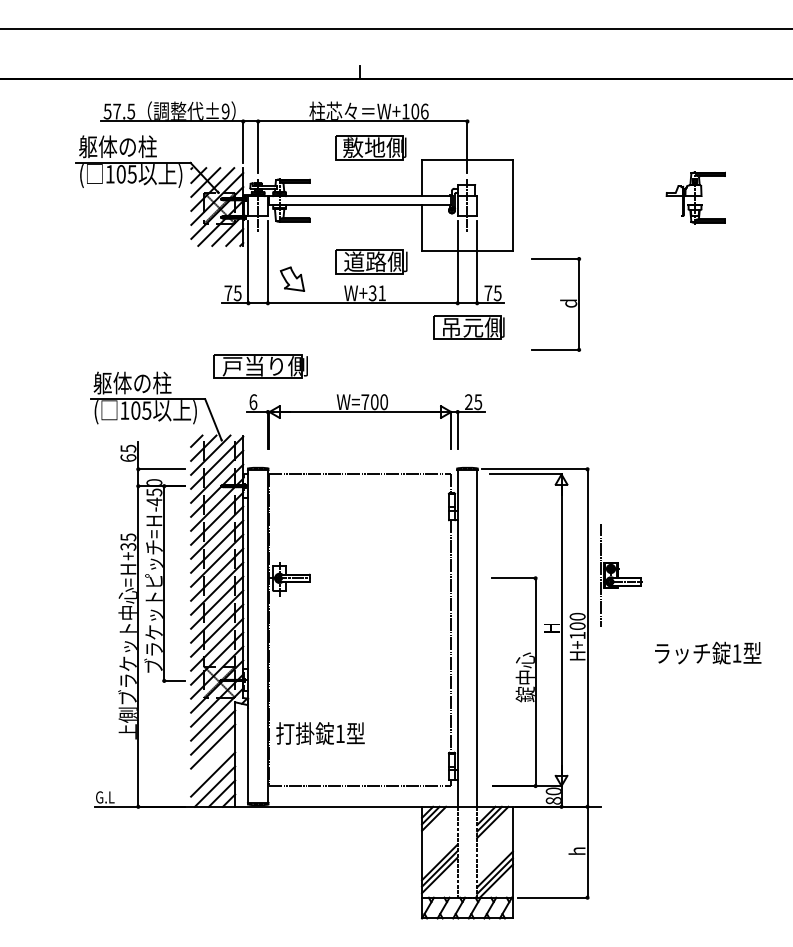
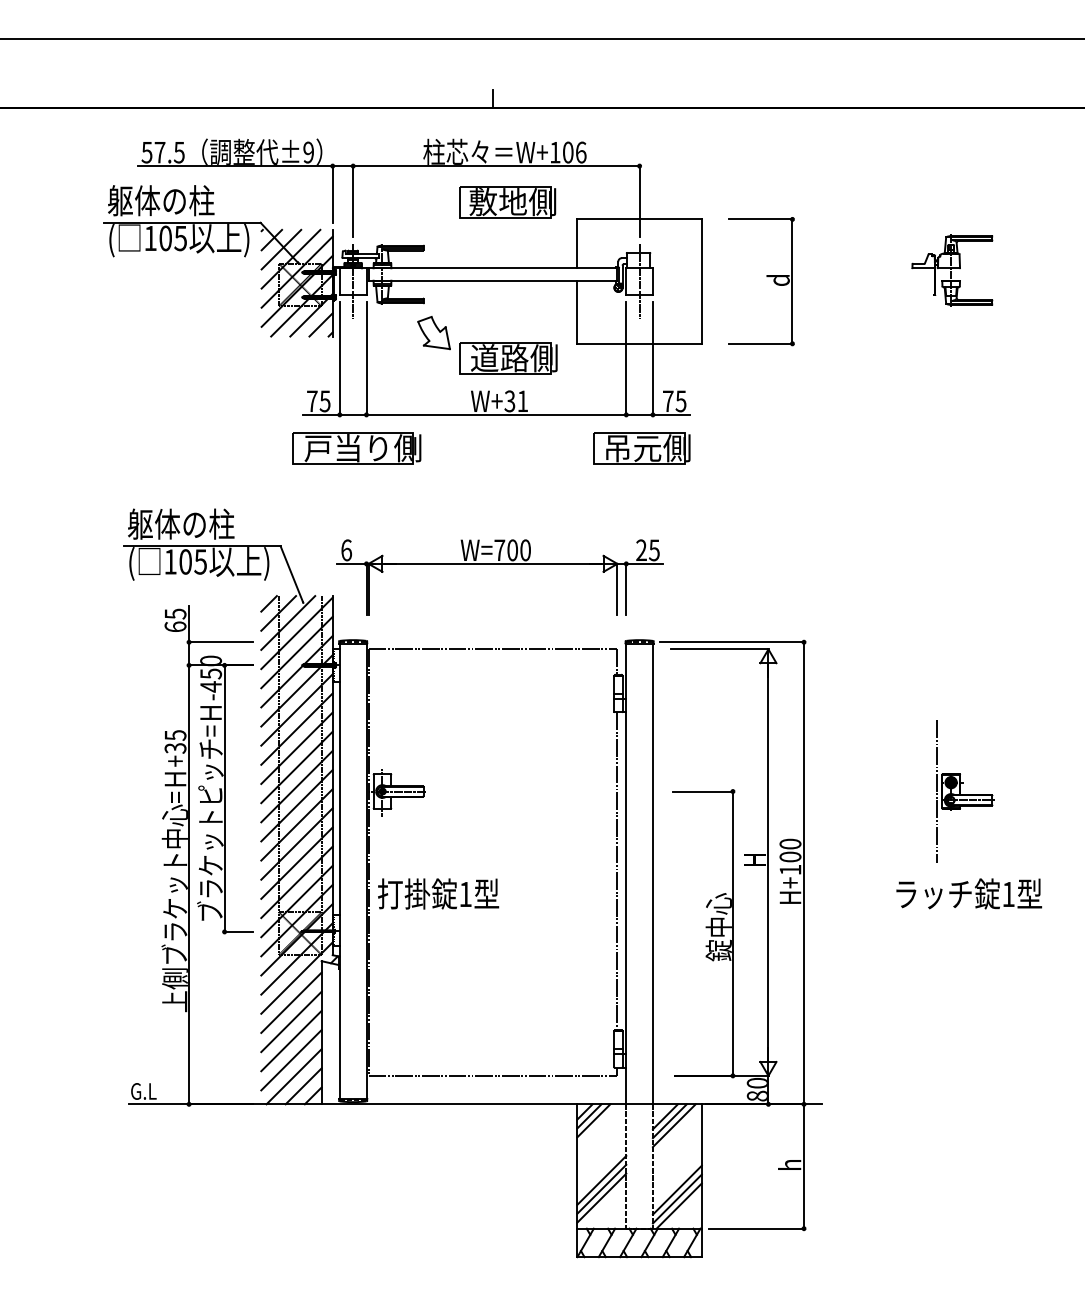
part: (292, 279) -> (433, 333), moved
part: (560, 300) -> (766, 276), moved
part: (260, 366) -> (356, 448), moved
part: (621, 575) -> (965, 791), moved
text: (320, 733) -> (438, 893), moved
line: (213, 760) -> (291, 1040), added

